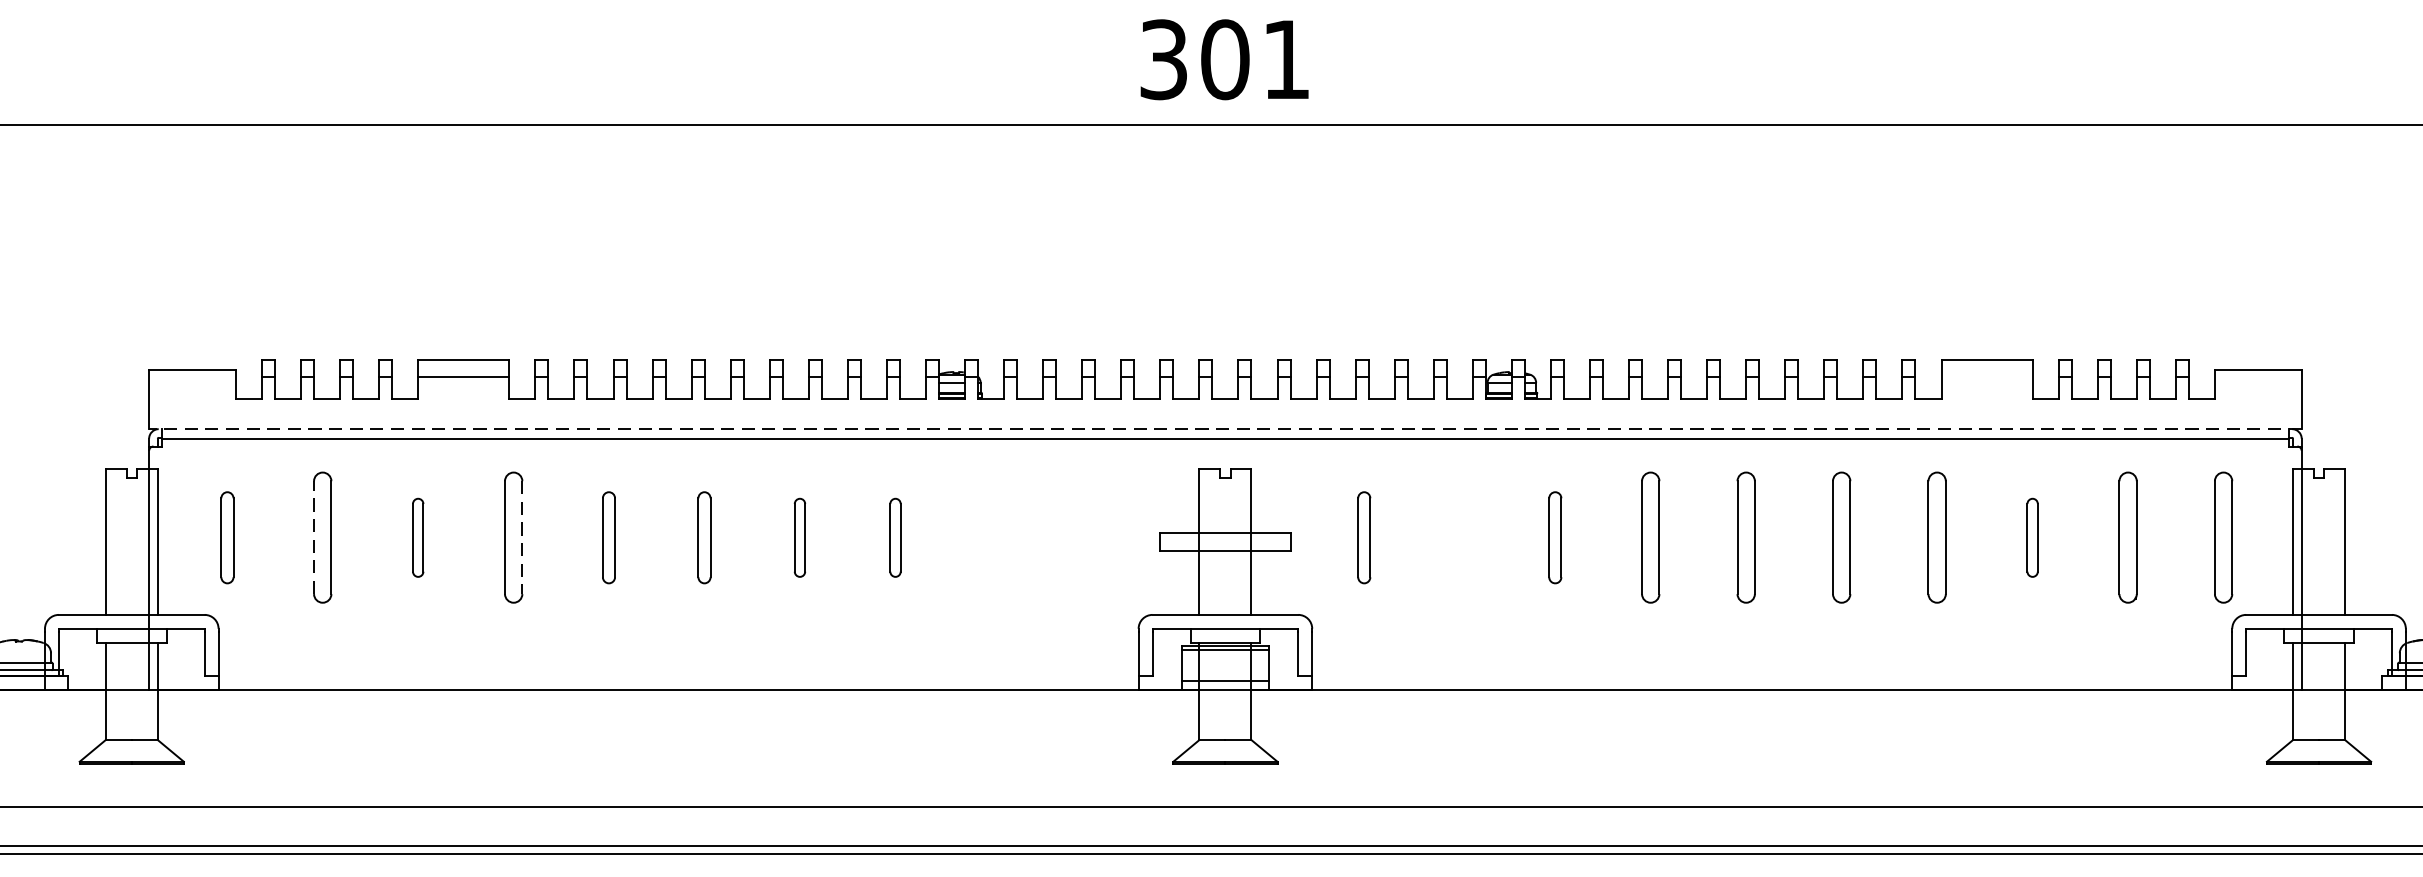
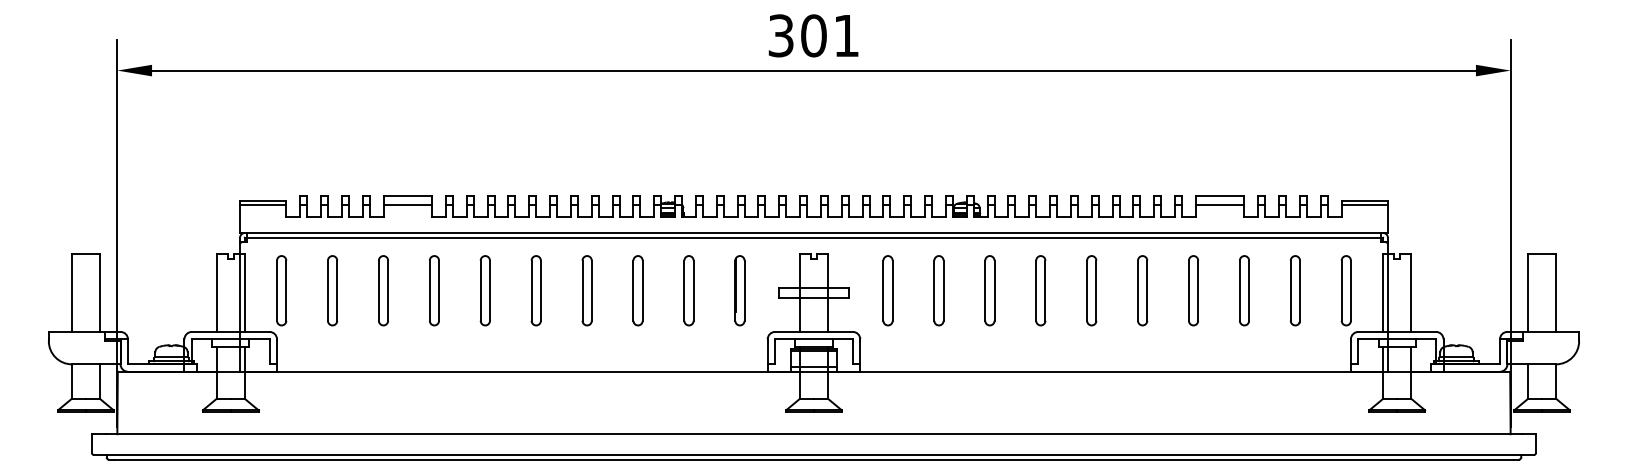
line: (193, 377) -> (263, 205), added
line: (1985, 377) -> (1219, 205), added
line: (2257, 377) -> (1364, 205), added
line: (1224, 428) -> (813, 232), dashed -> solid
part: (226, 537) -> (281, 290), size x1.43
line: (313, 537) -> (327, 290), dashed -> solid
part: (418, 537) -> (383, 290), size x1.67
part: (607, 537) -> (484, 290), size x1.43
part: (703, 537) -> (535, 290), size x1.43
part: (798, 537) -> (586, 290), size x1.67
part: (894, 537) -> (637, 290), size x1.67
part: (990, 537) -> (688, 290), added
part: (1085, 537) -> (739, 290), added
part: (1363, 537) -> (887, 290), size x1.43
part: (1458, 537) -> (938, 290), added
part: (1554, 537) -> (989, 290), size x1.43
part: (2032, 537) -> (1244, 290), size x1.67
line: (523, 539) -> (439, 291), dashed -> solid

